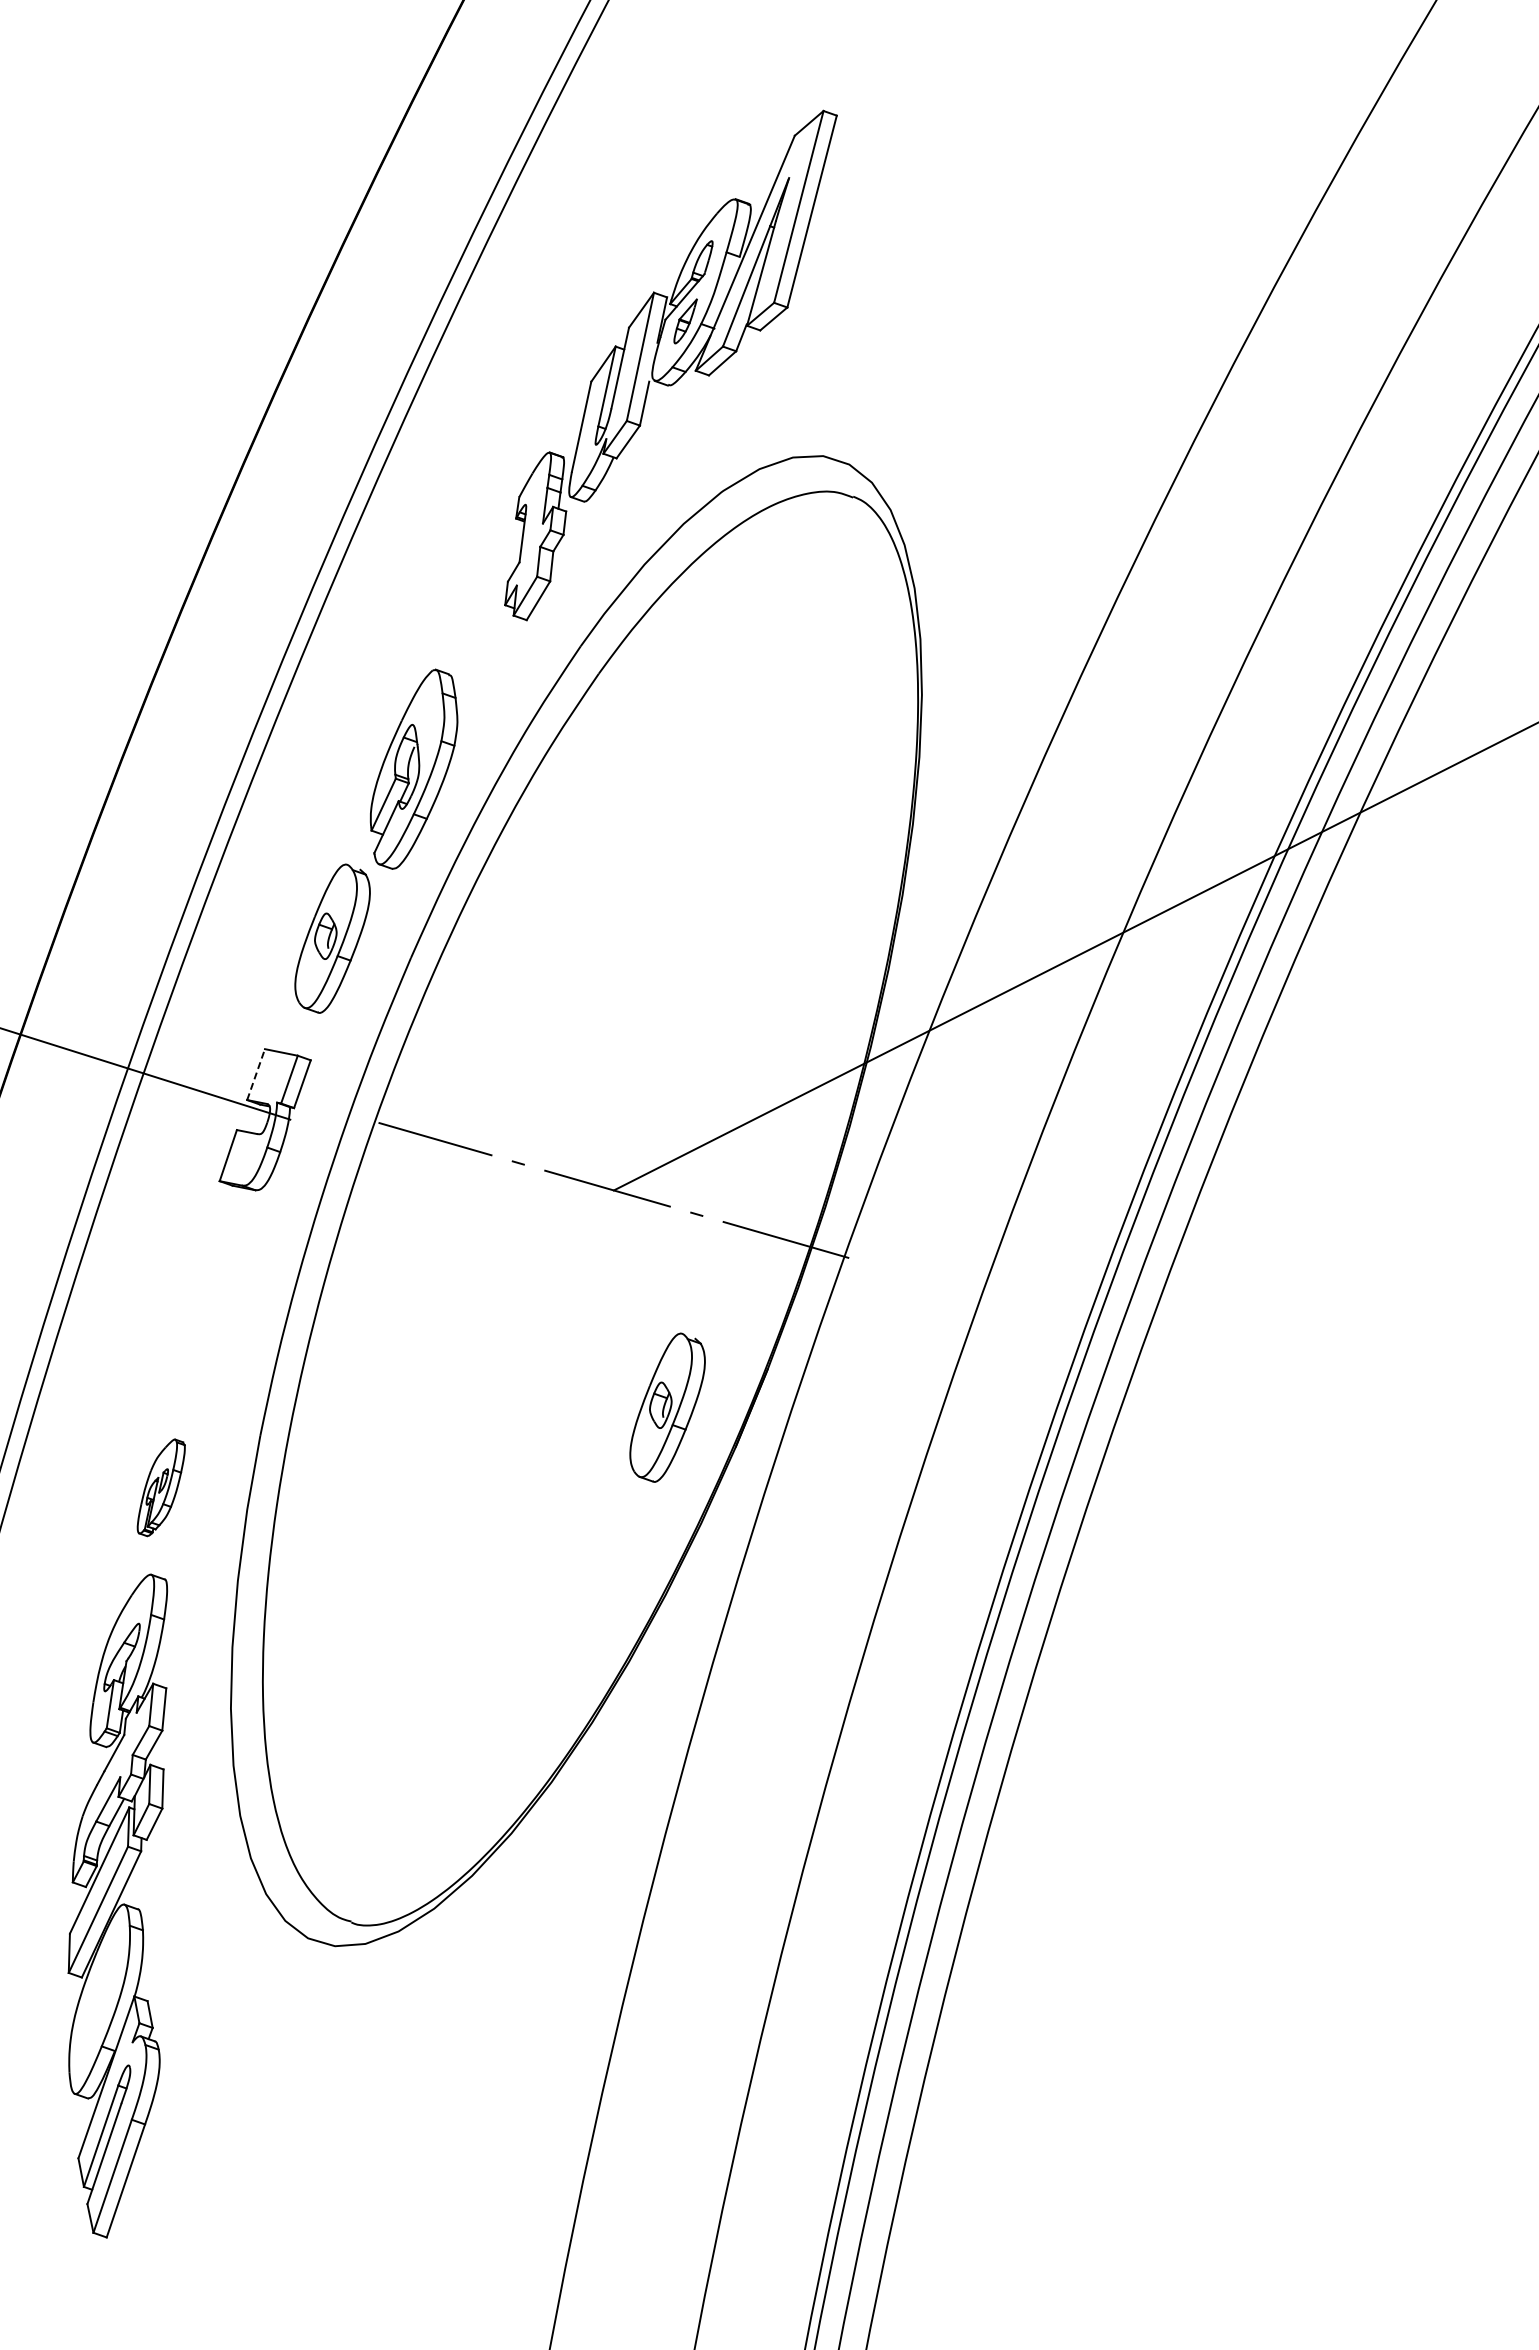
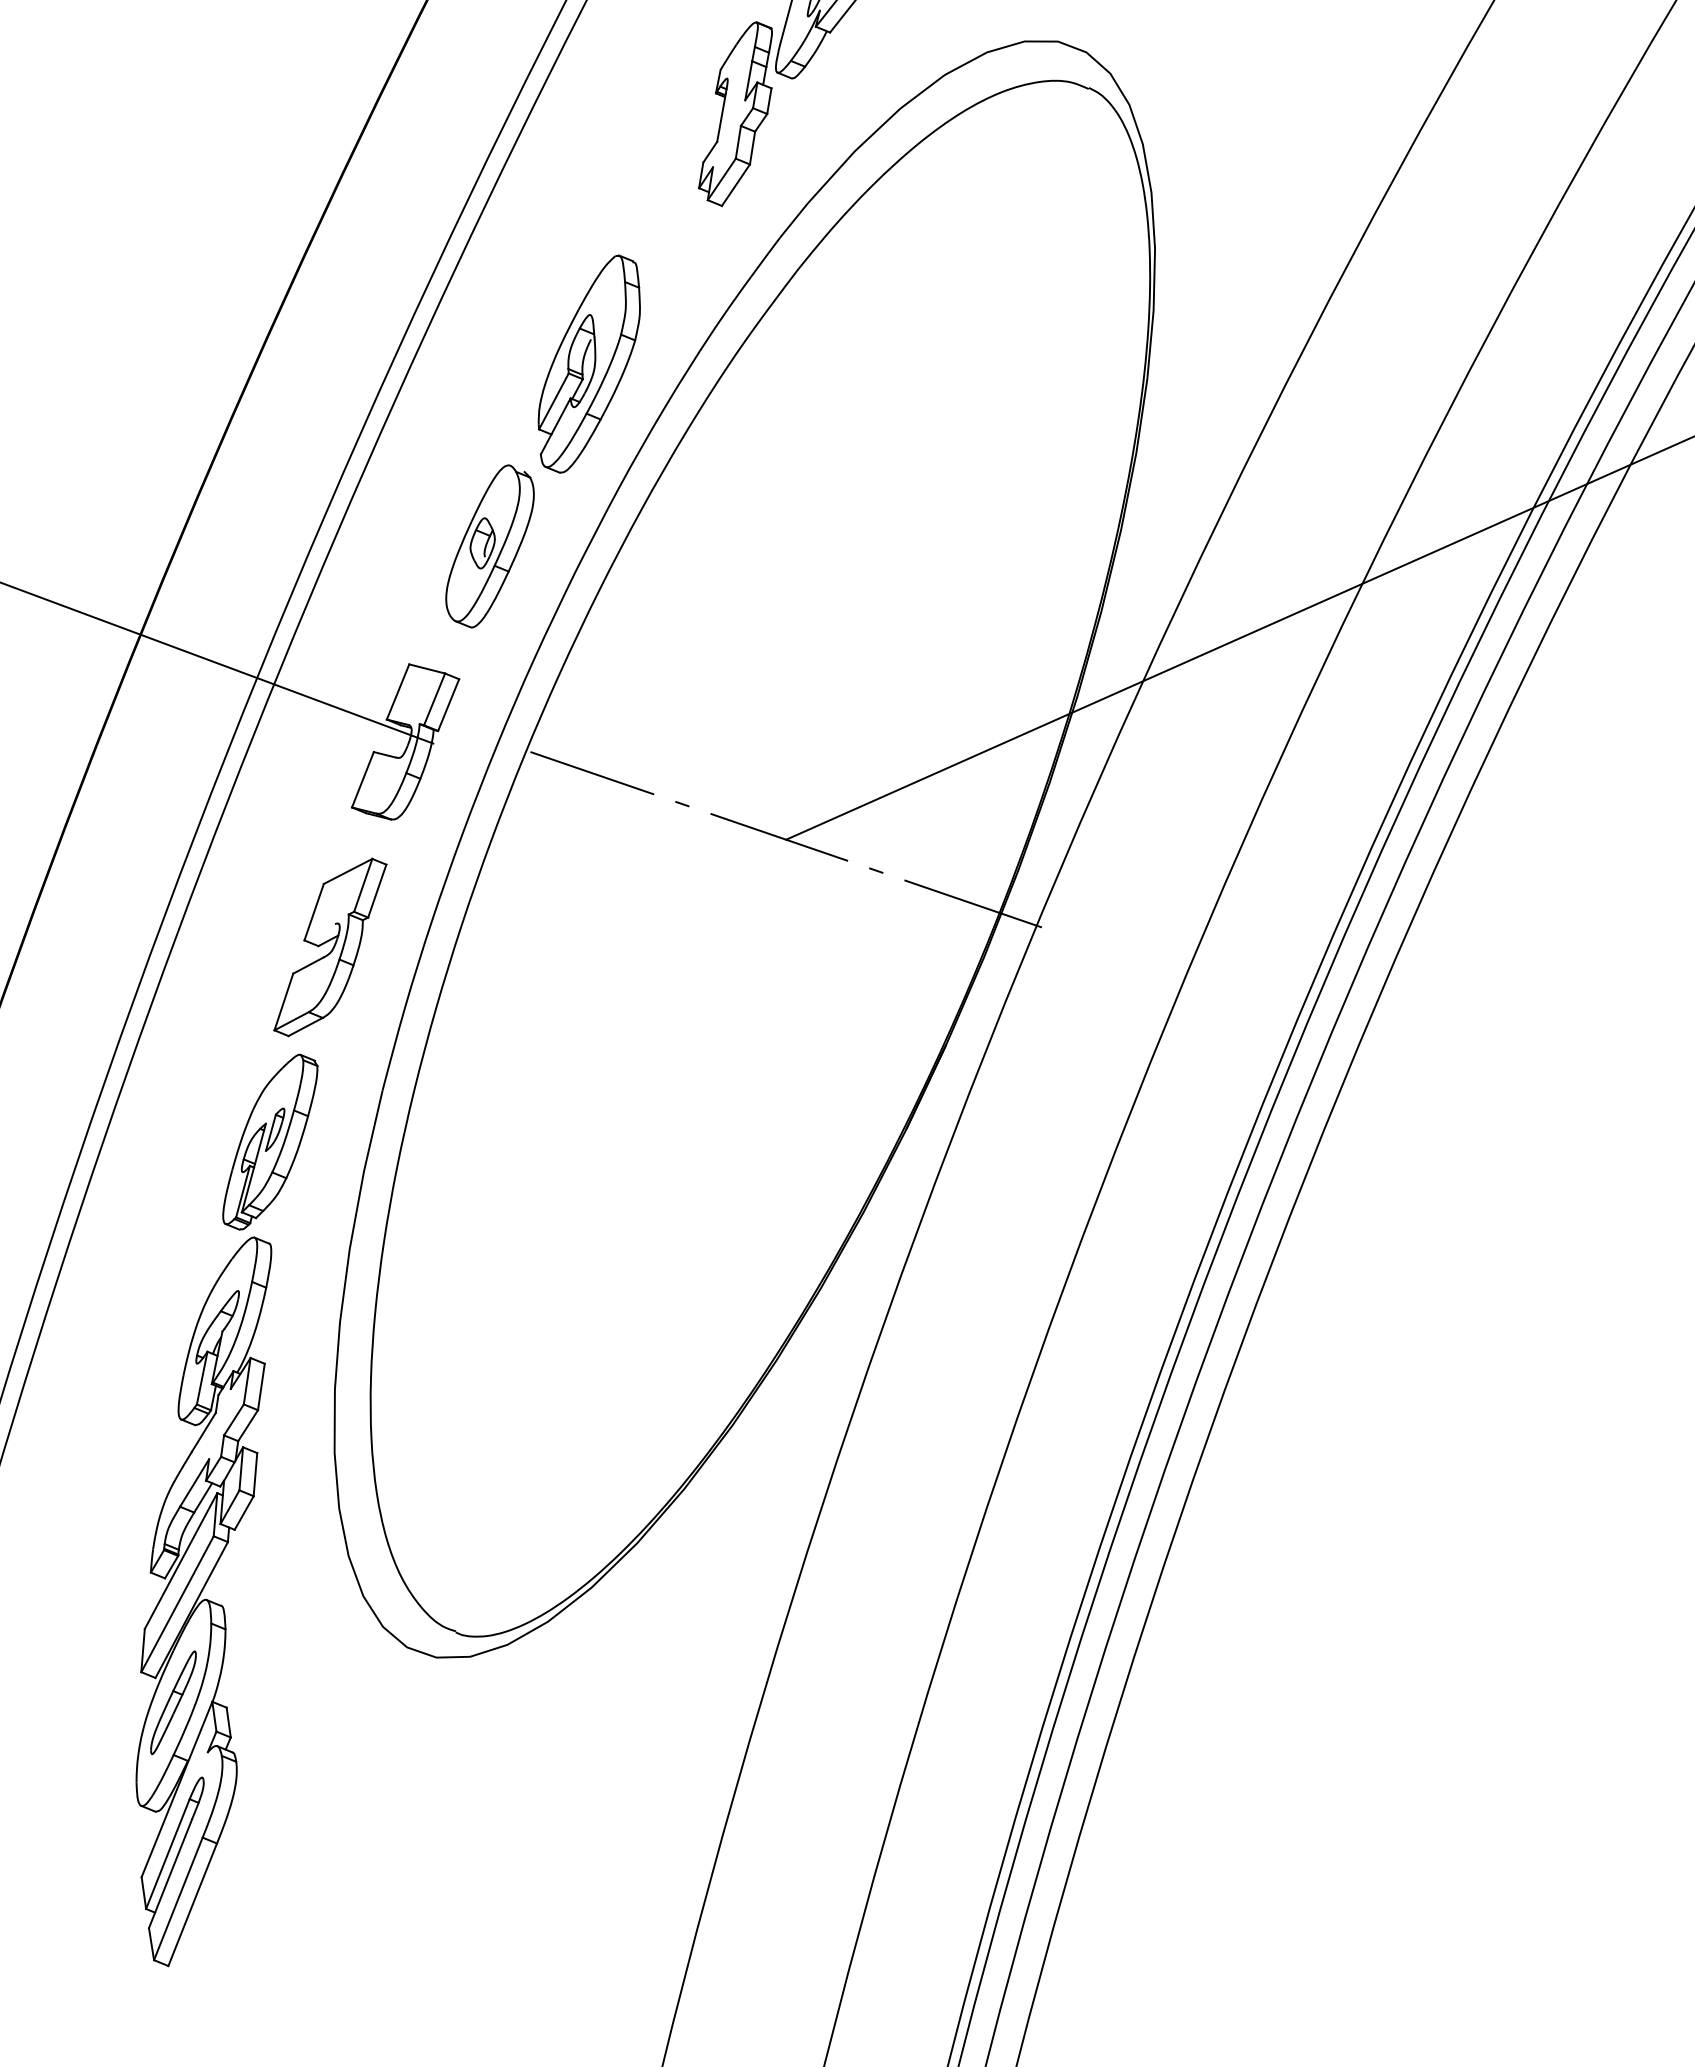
line: (256, 1074) -> (398, 691), dashed -> solid
part: (206, 1308) -> (330, 947), added
part: (667, 1407) -> (833, 1082), removed
part: (161, 1487) -> (270, 1142), size x1.67
part: (99, 1998) -> (173, 1702), added

